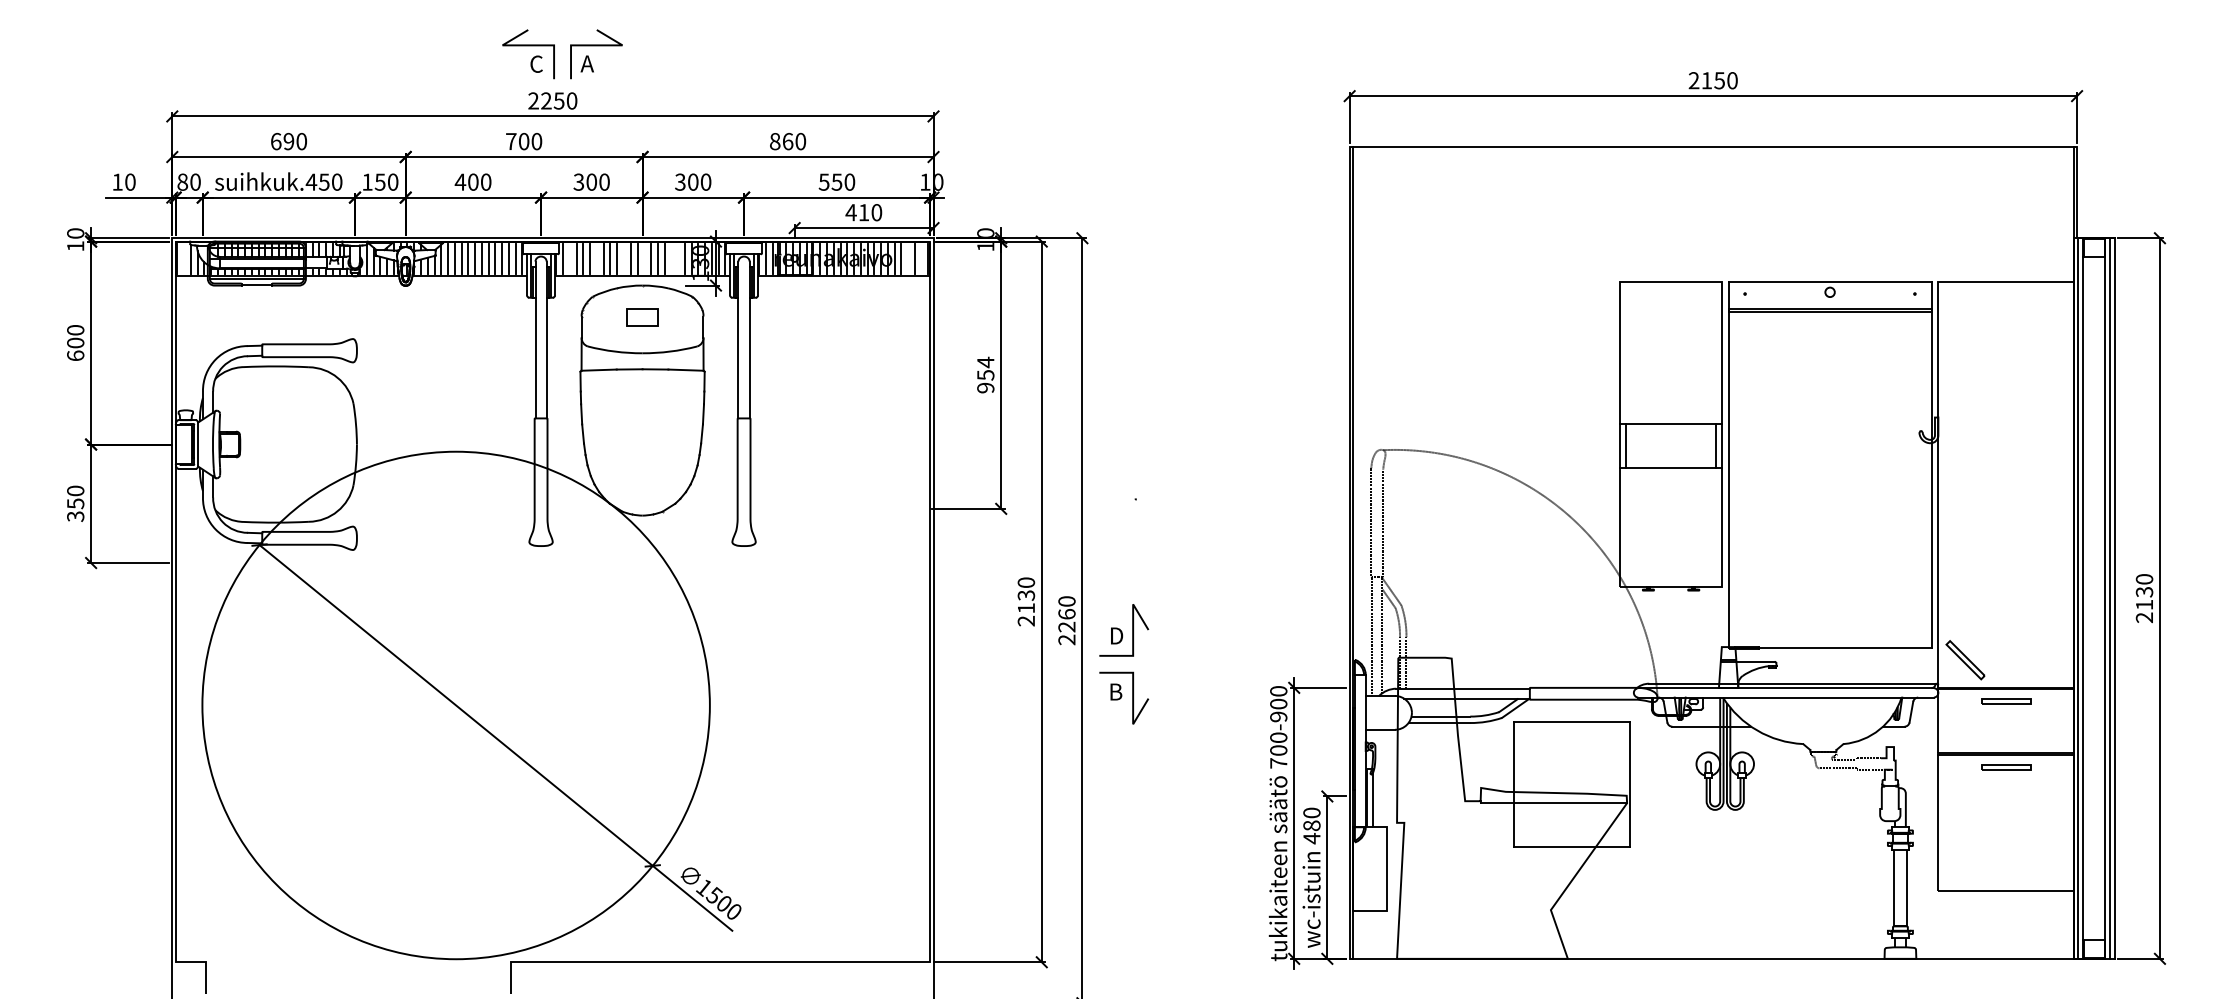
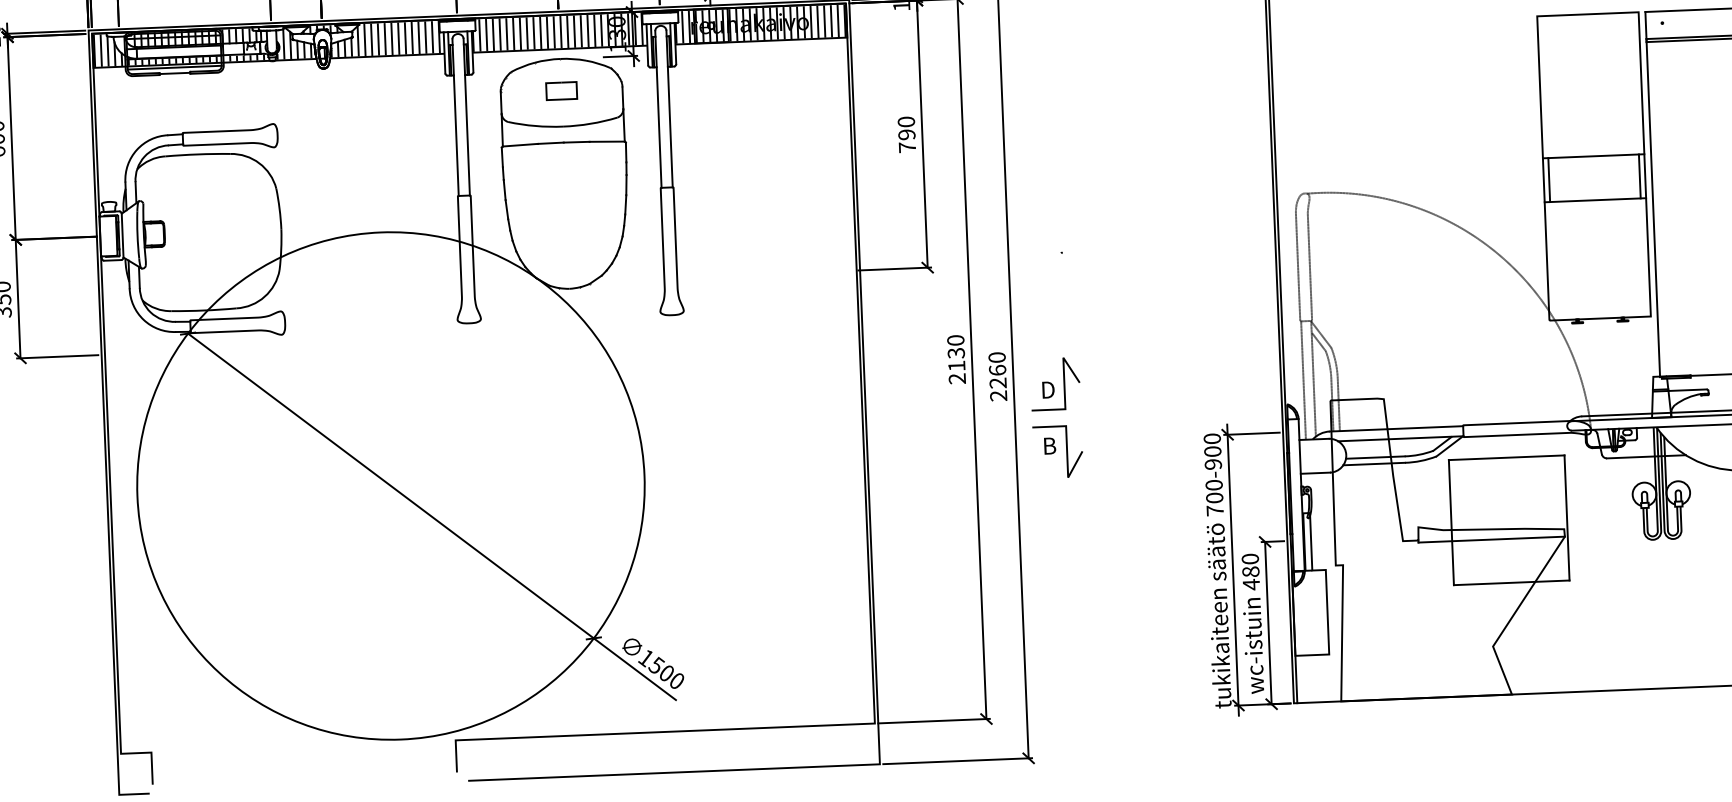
line: (184, 258) -> (101, 50), added
line: (569, 258) -> (486, 34), added
line: (596, 258) -> (513, 33), added
line: (623, 258) -> (540, 32), added
line: (644, 258) -> (561, 31), added
line: (671, 258) -> (588, 30), added
line: (678, 258) -> (595, 30), added
line: (908, 258) -> (825, 21), added
line: (921, 258) -> (838, 20), added
text: (985, 374) -> (906, 134), 954 -> 790

